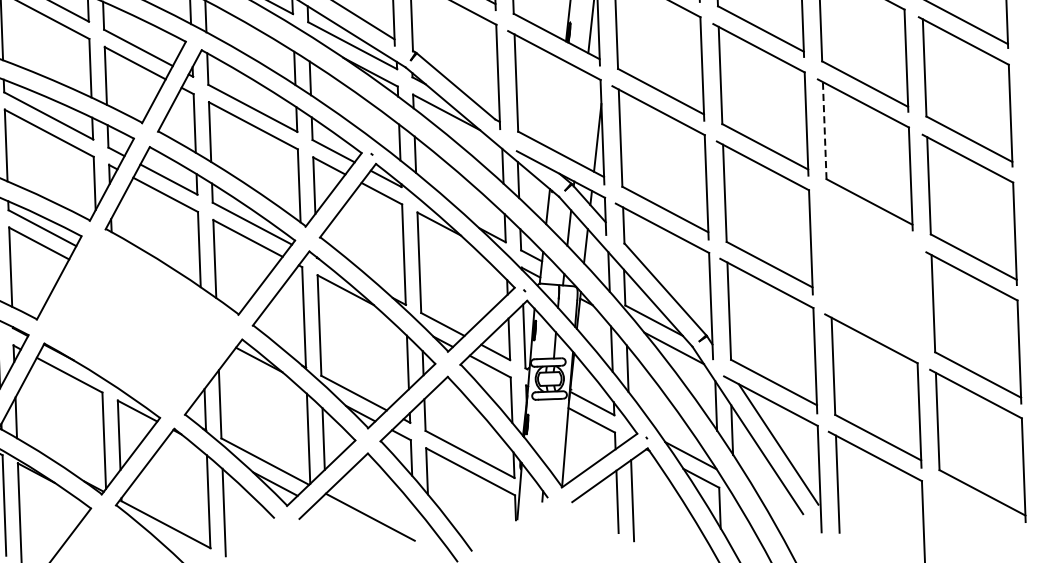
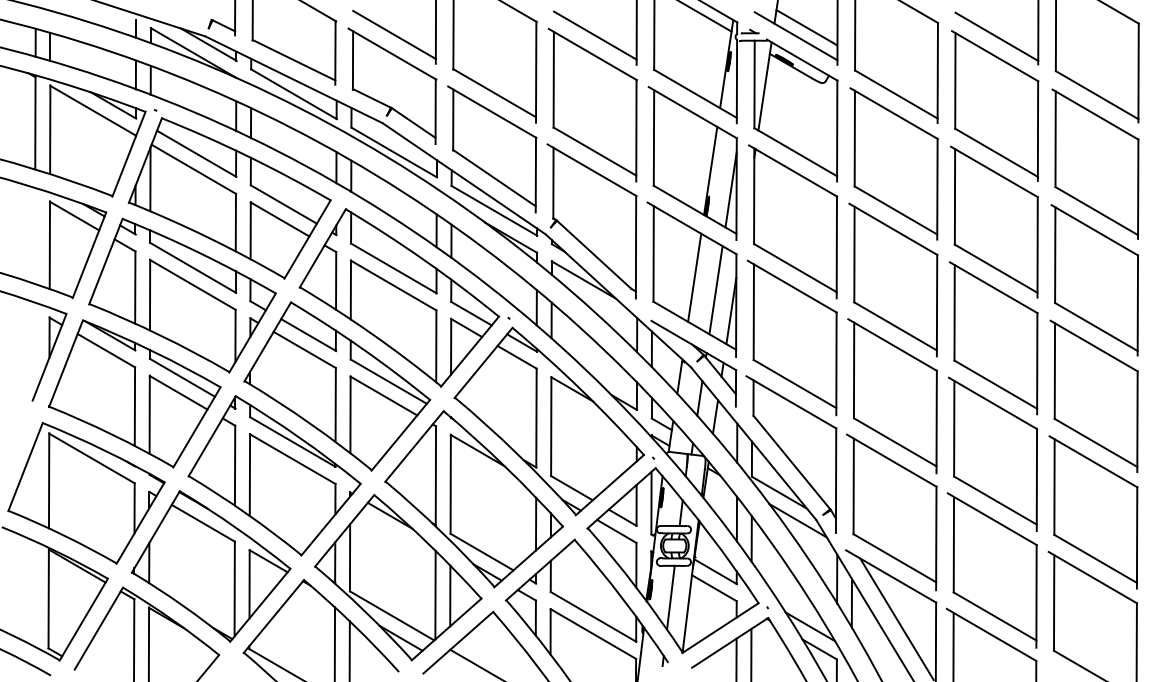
line: (558, 105) -> (694, 277), added
line: (580, 117) -> (715, 290), added
line: (824, 130) -> (954, 312), dashed -> solid
part: (869, 272) -> (993, 453), added
part: (140, 323) -> (274, 475), added
line: (547, 431) -> (670, 597), added

